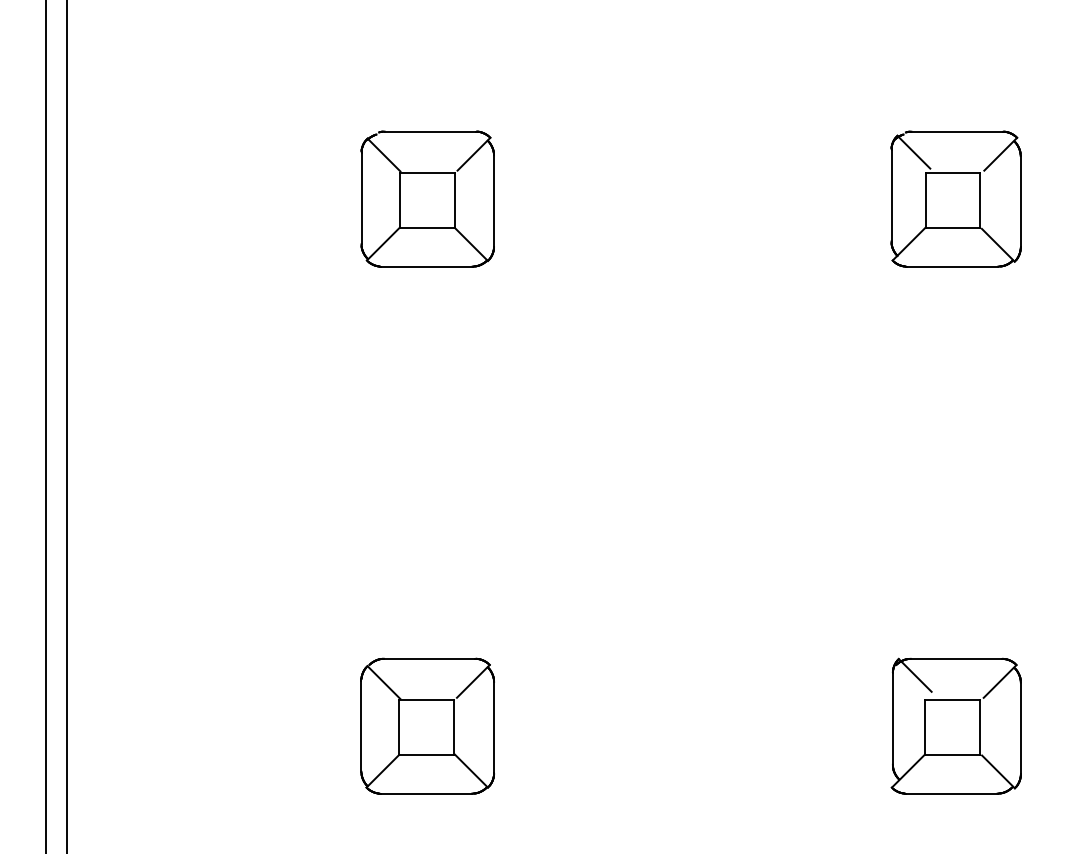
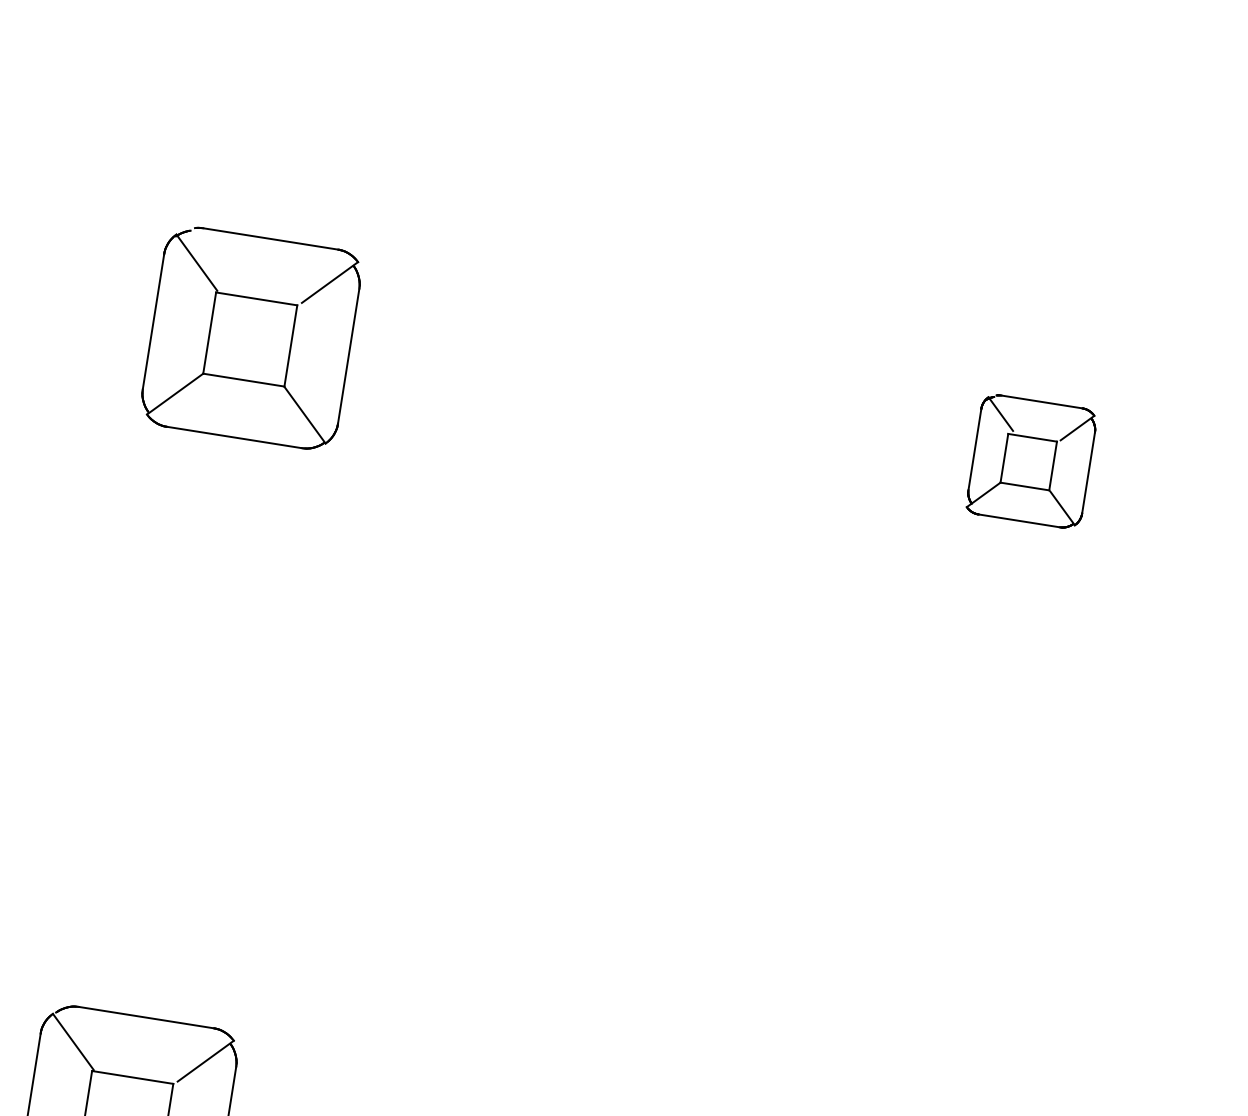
part: (955, 198) -> (1030, 460), size x0.6

